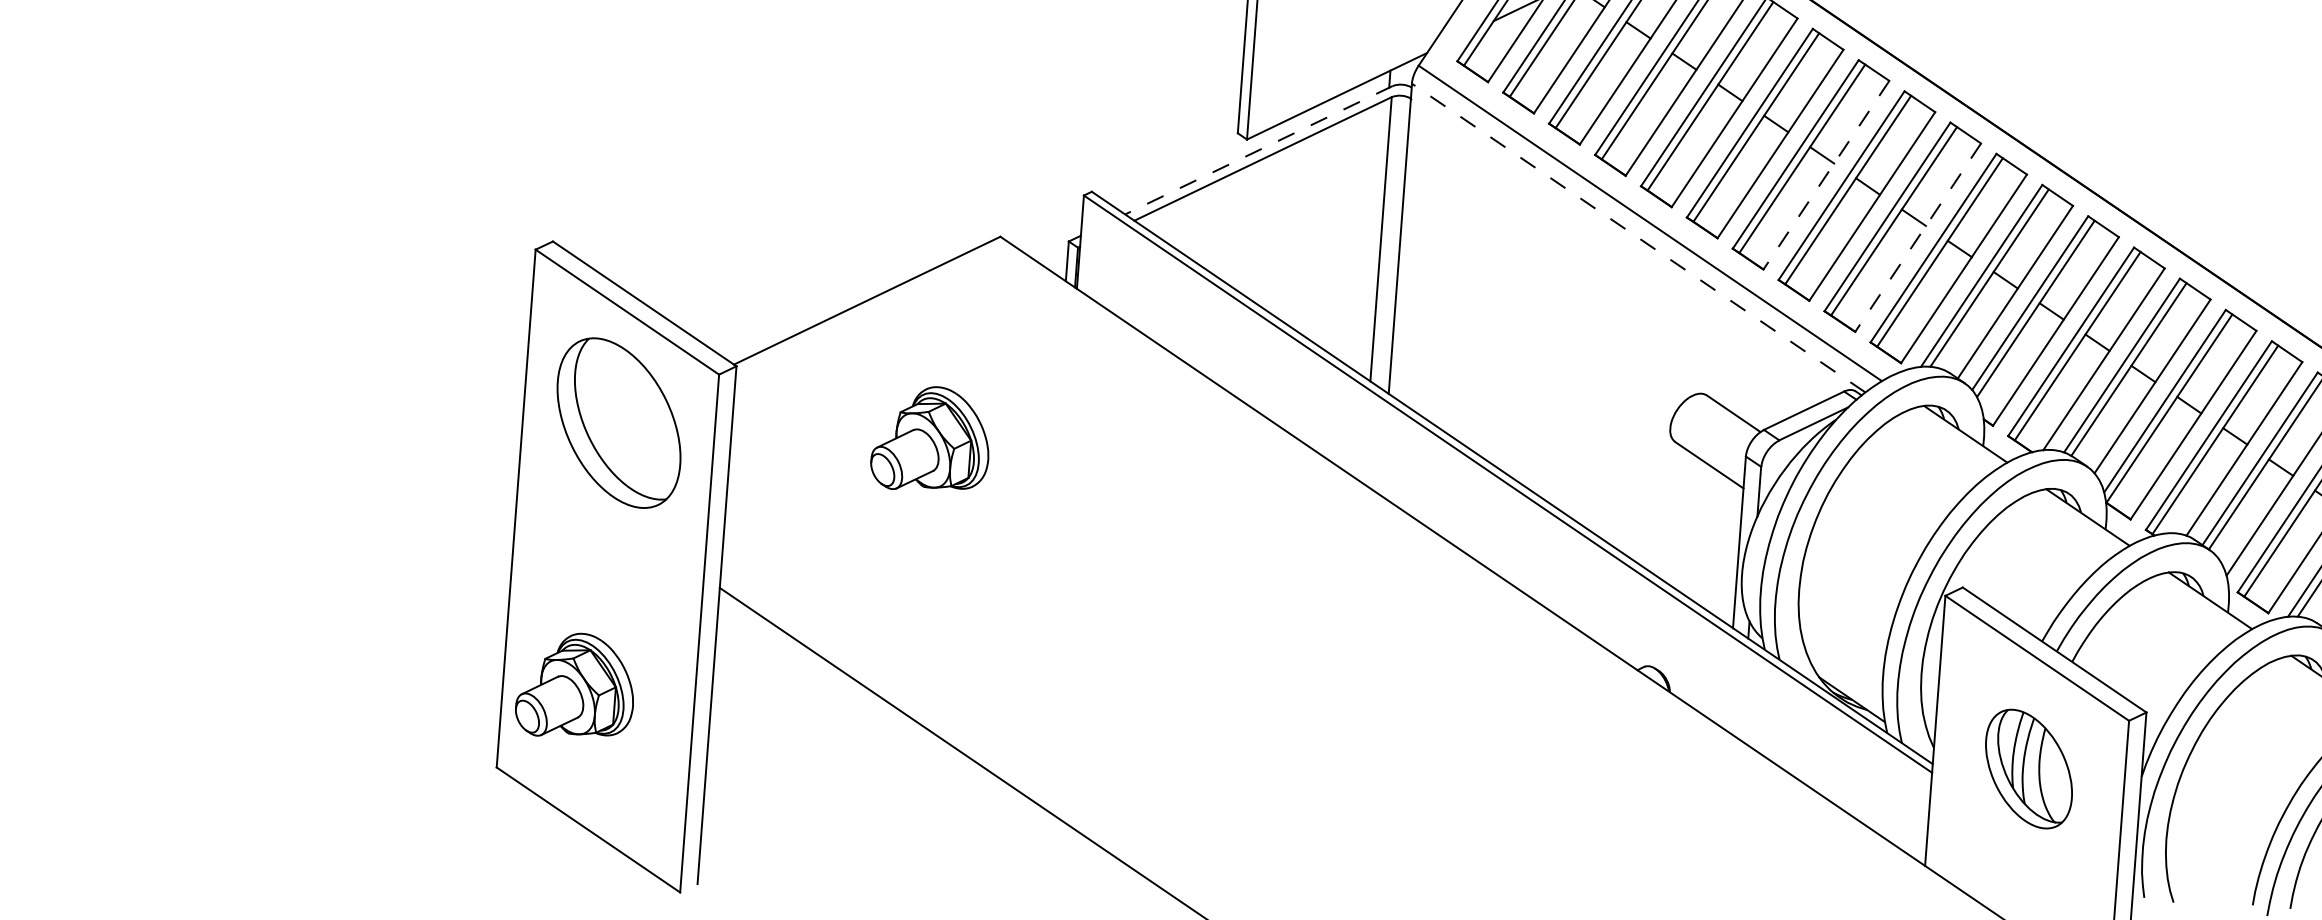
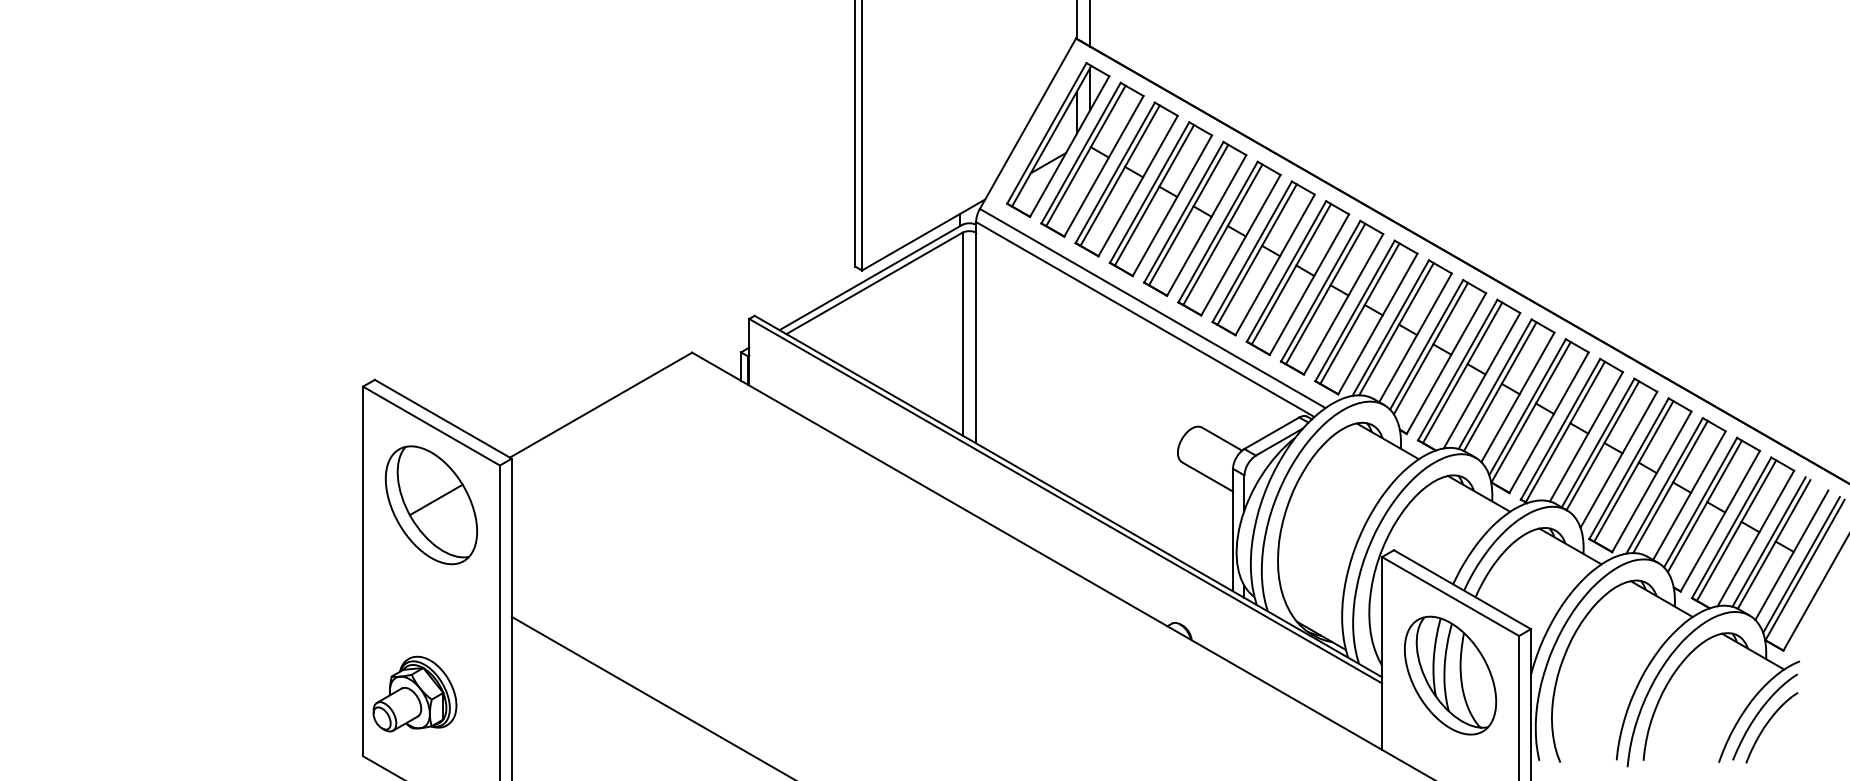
line: (1259, 150) -> (871, 277), dashed -> solid
line: (1826, 174) -> (1275, 264), dashed -> solid
line: (1637, 237) -> (1144, 319), dashed -> solid
line: (1917, 237) -> (1343, 304), dashed -> solid
line: (625, 415) -> (435, 499), added
part: (930, 438) -> (653, 499), removed
part: (2028, 768) -> (1450, 675), size x1.43

